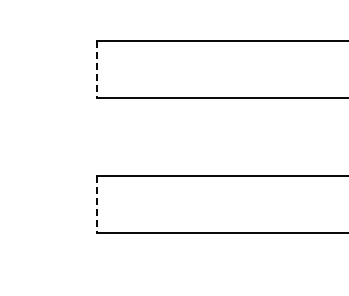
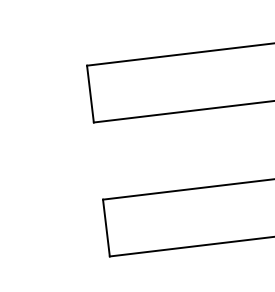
line: (96, 69) -> (90, 93), dashed -> solid
line: (96, 204) -> (106, 228), dashed -> solid

